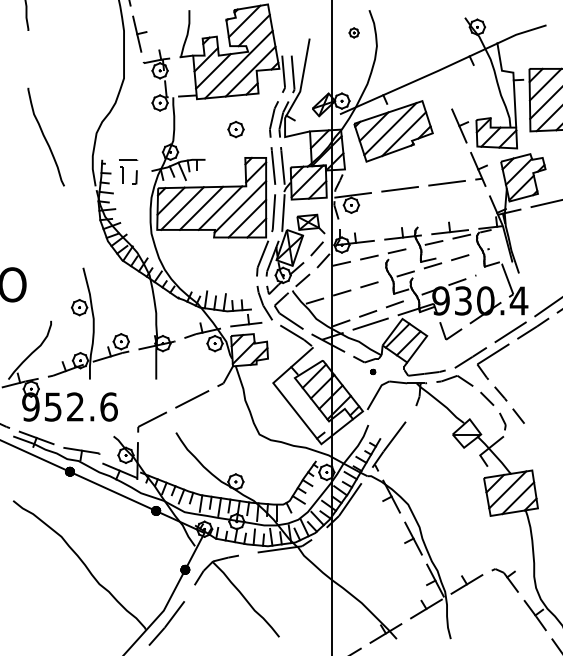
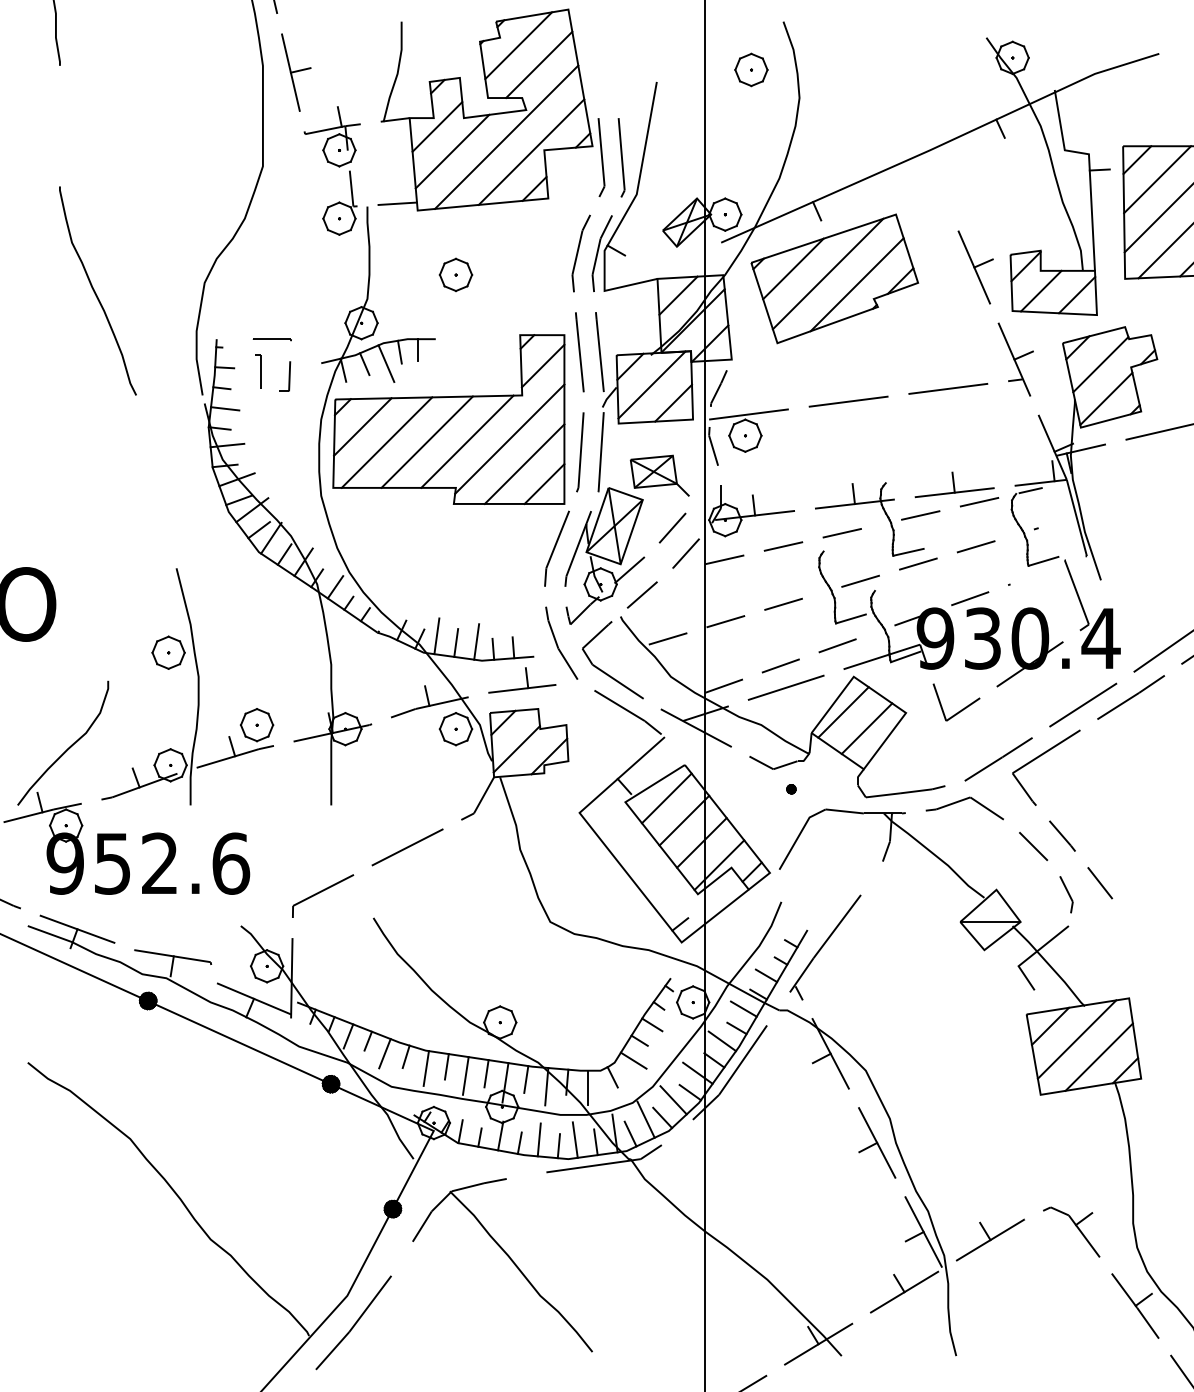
part: (353, 32) -> (749, 69), size x1.67
part: (235, 129) -> (454, 274), moved

